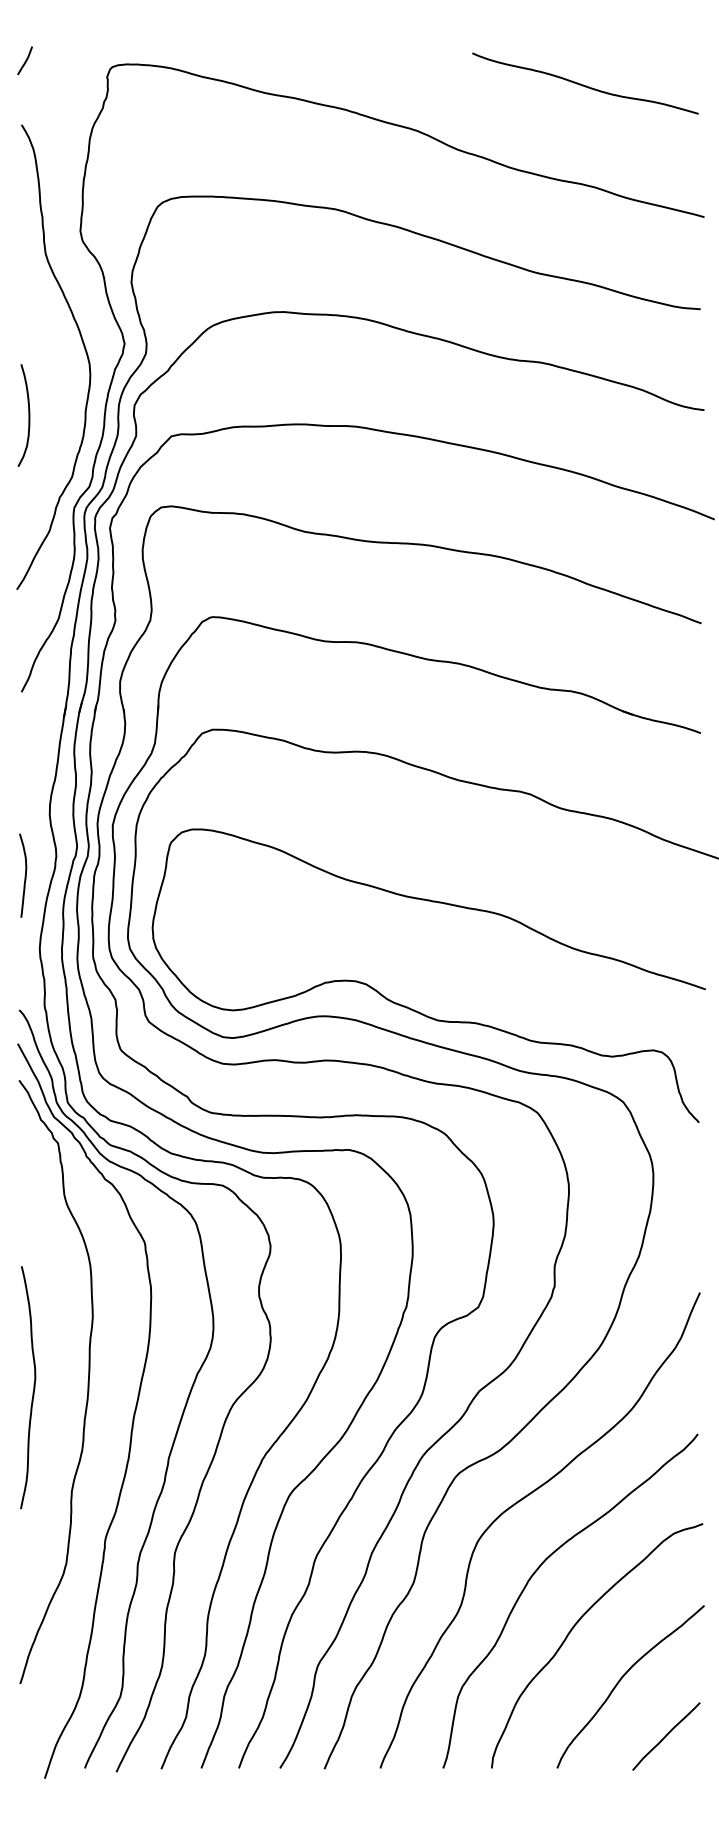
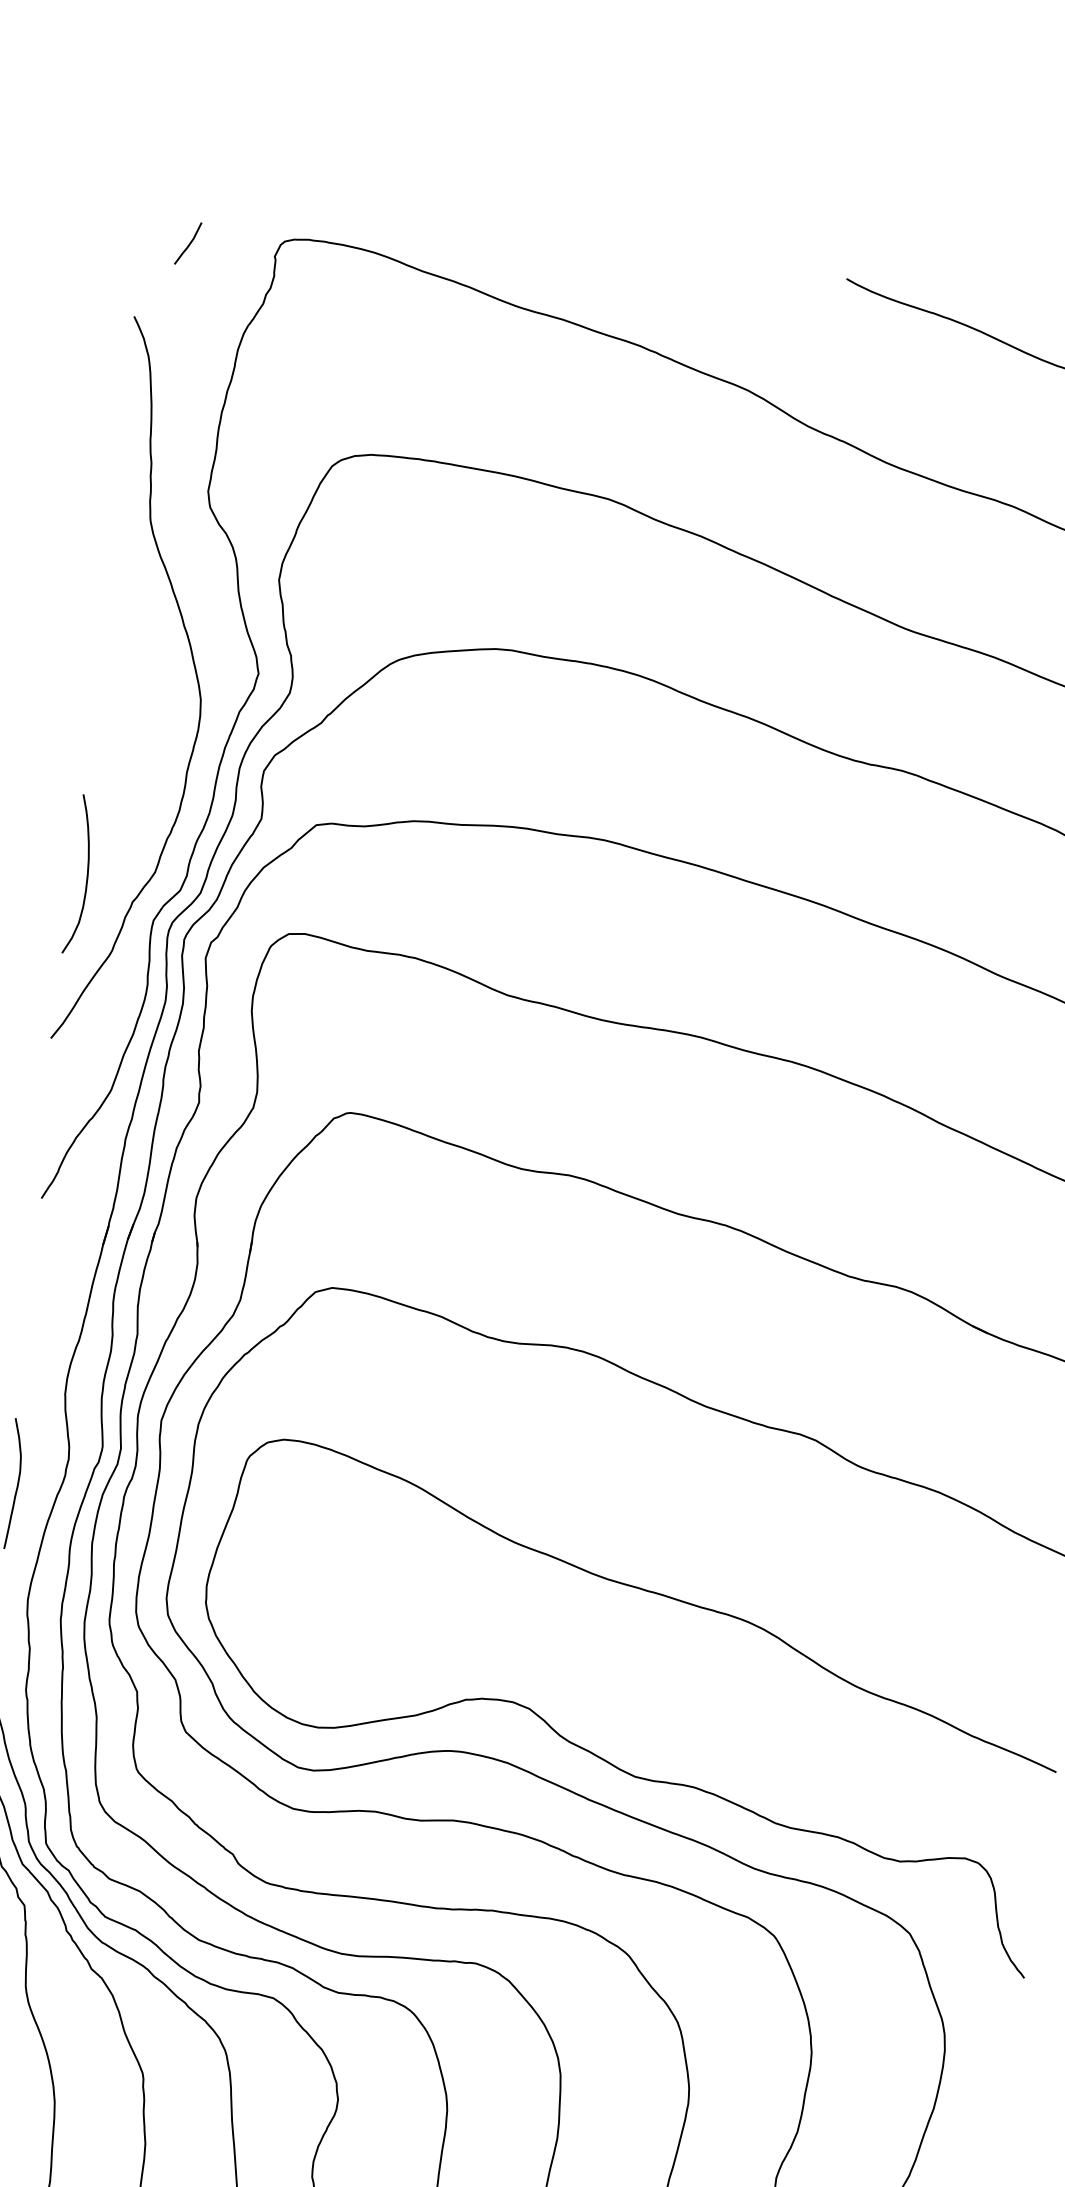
curve: (25, 60) -> (188, 243), moved
curve: (28, 415) -> (86, 875), moved

